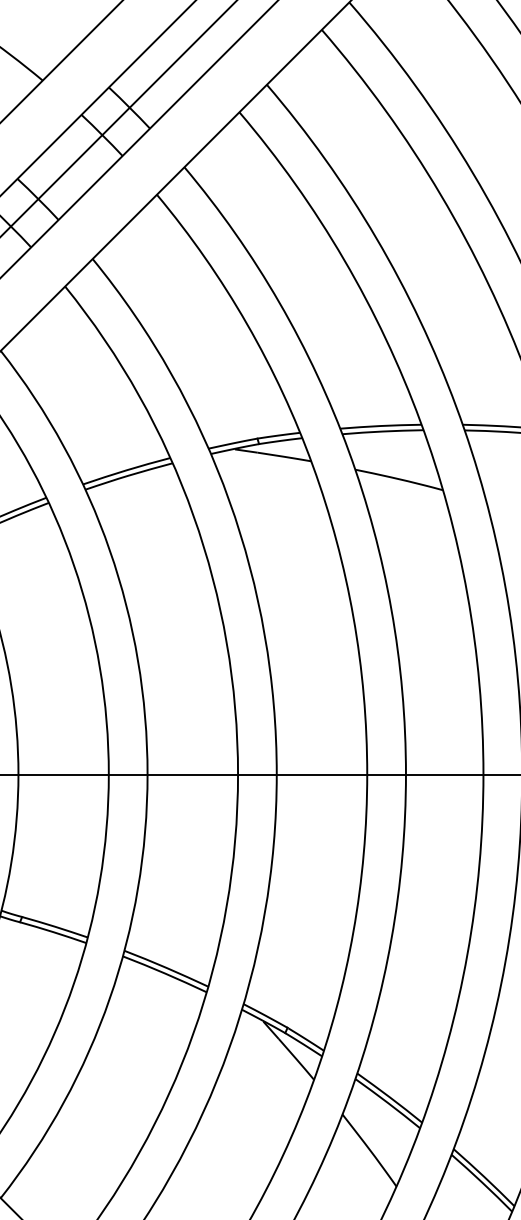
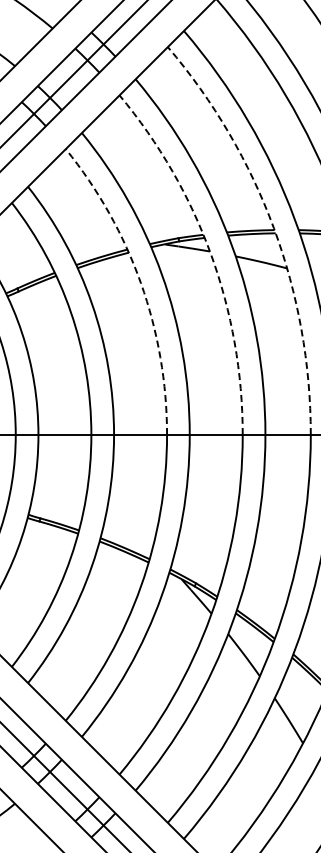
arc: (419, 422) -> (273, 228), solid -> dashed
arc: (312, 466) -> (210, 254), solid -> dashed
arc: (192, 515) -> (140, 283), solid -> dashed

